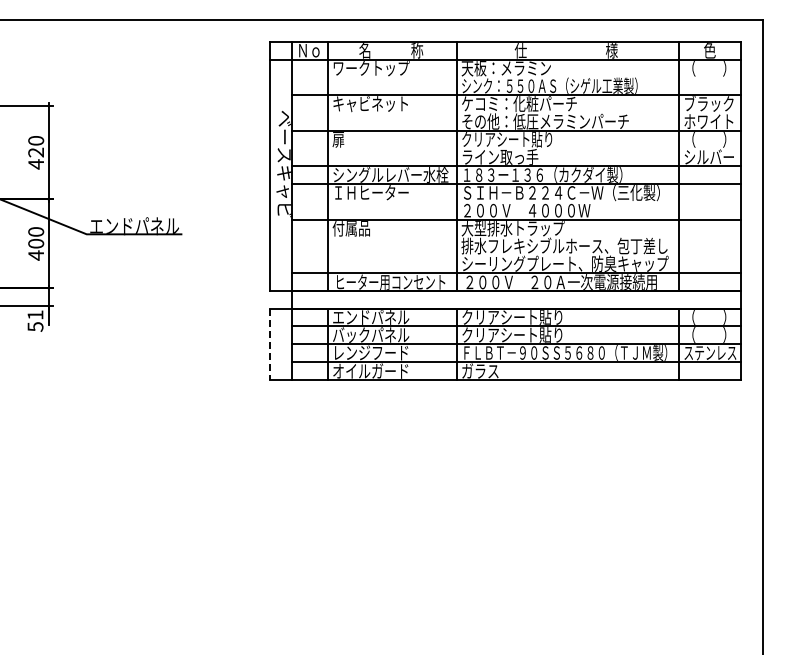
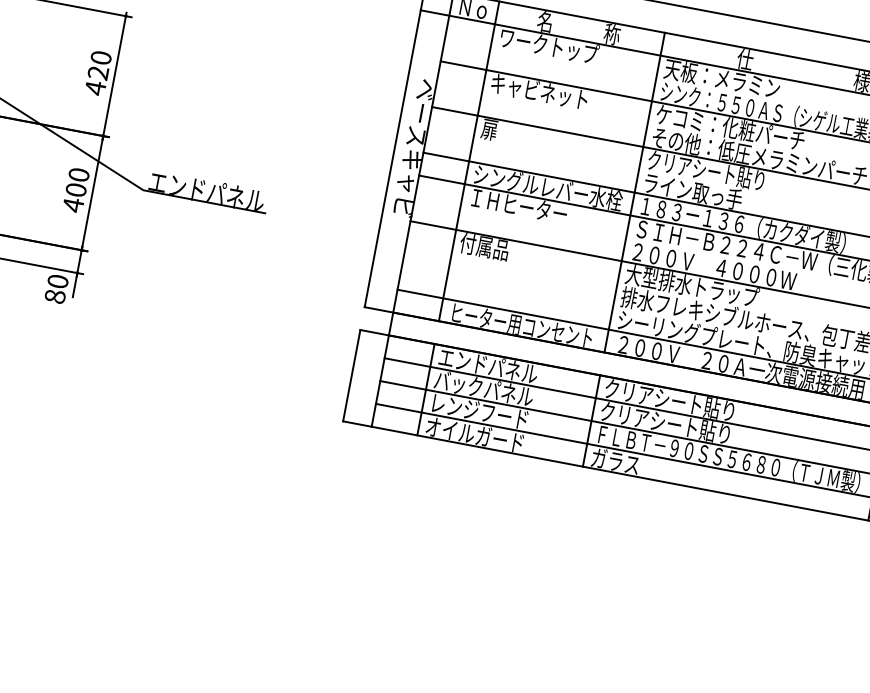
text: (35, 320) -> (56, 288), 51 -> 80
line: (269, 344) -> (351, 376), dashed -> solid

